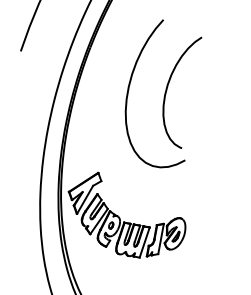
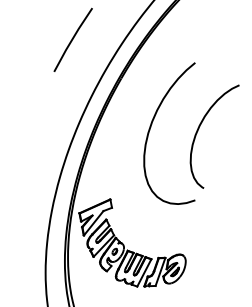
curve: (167, 91) -> (198, 131), moved

